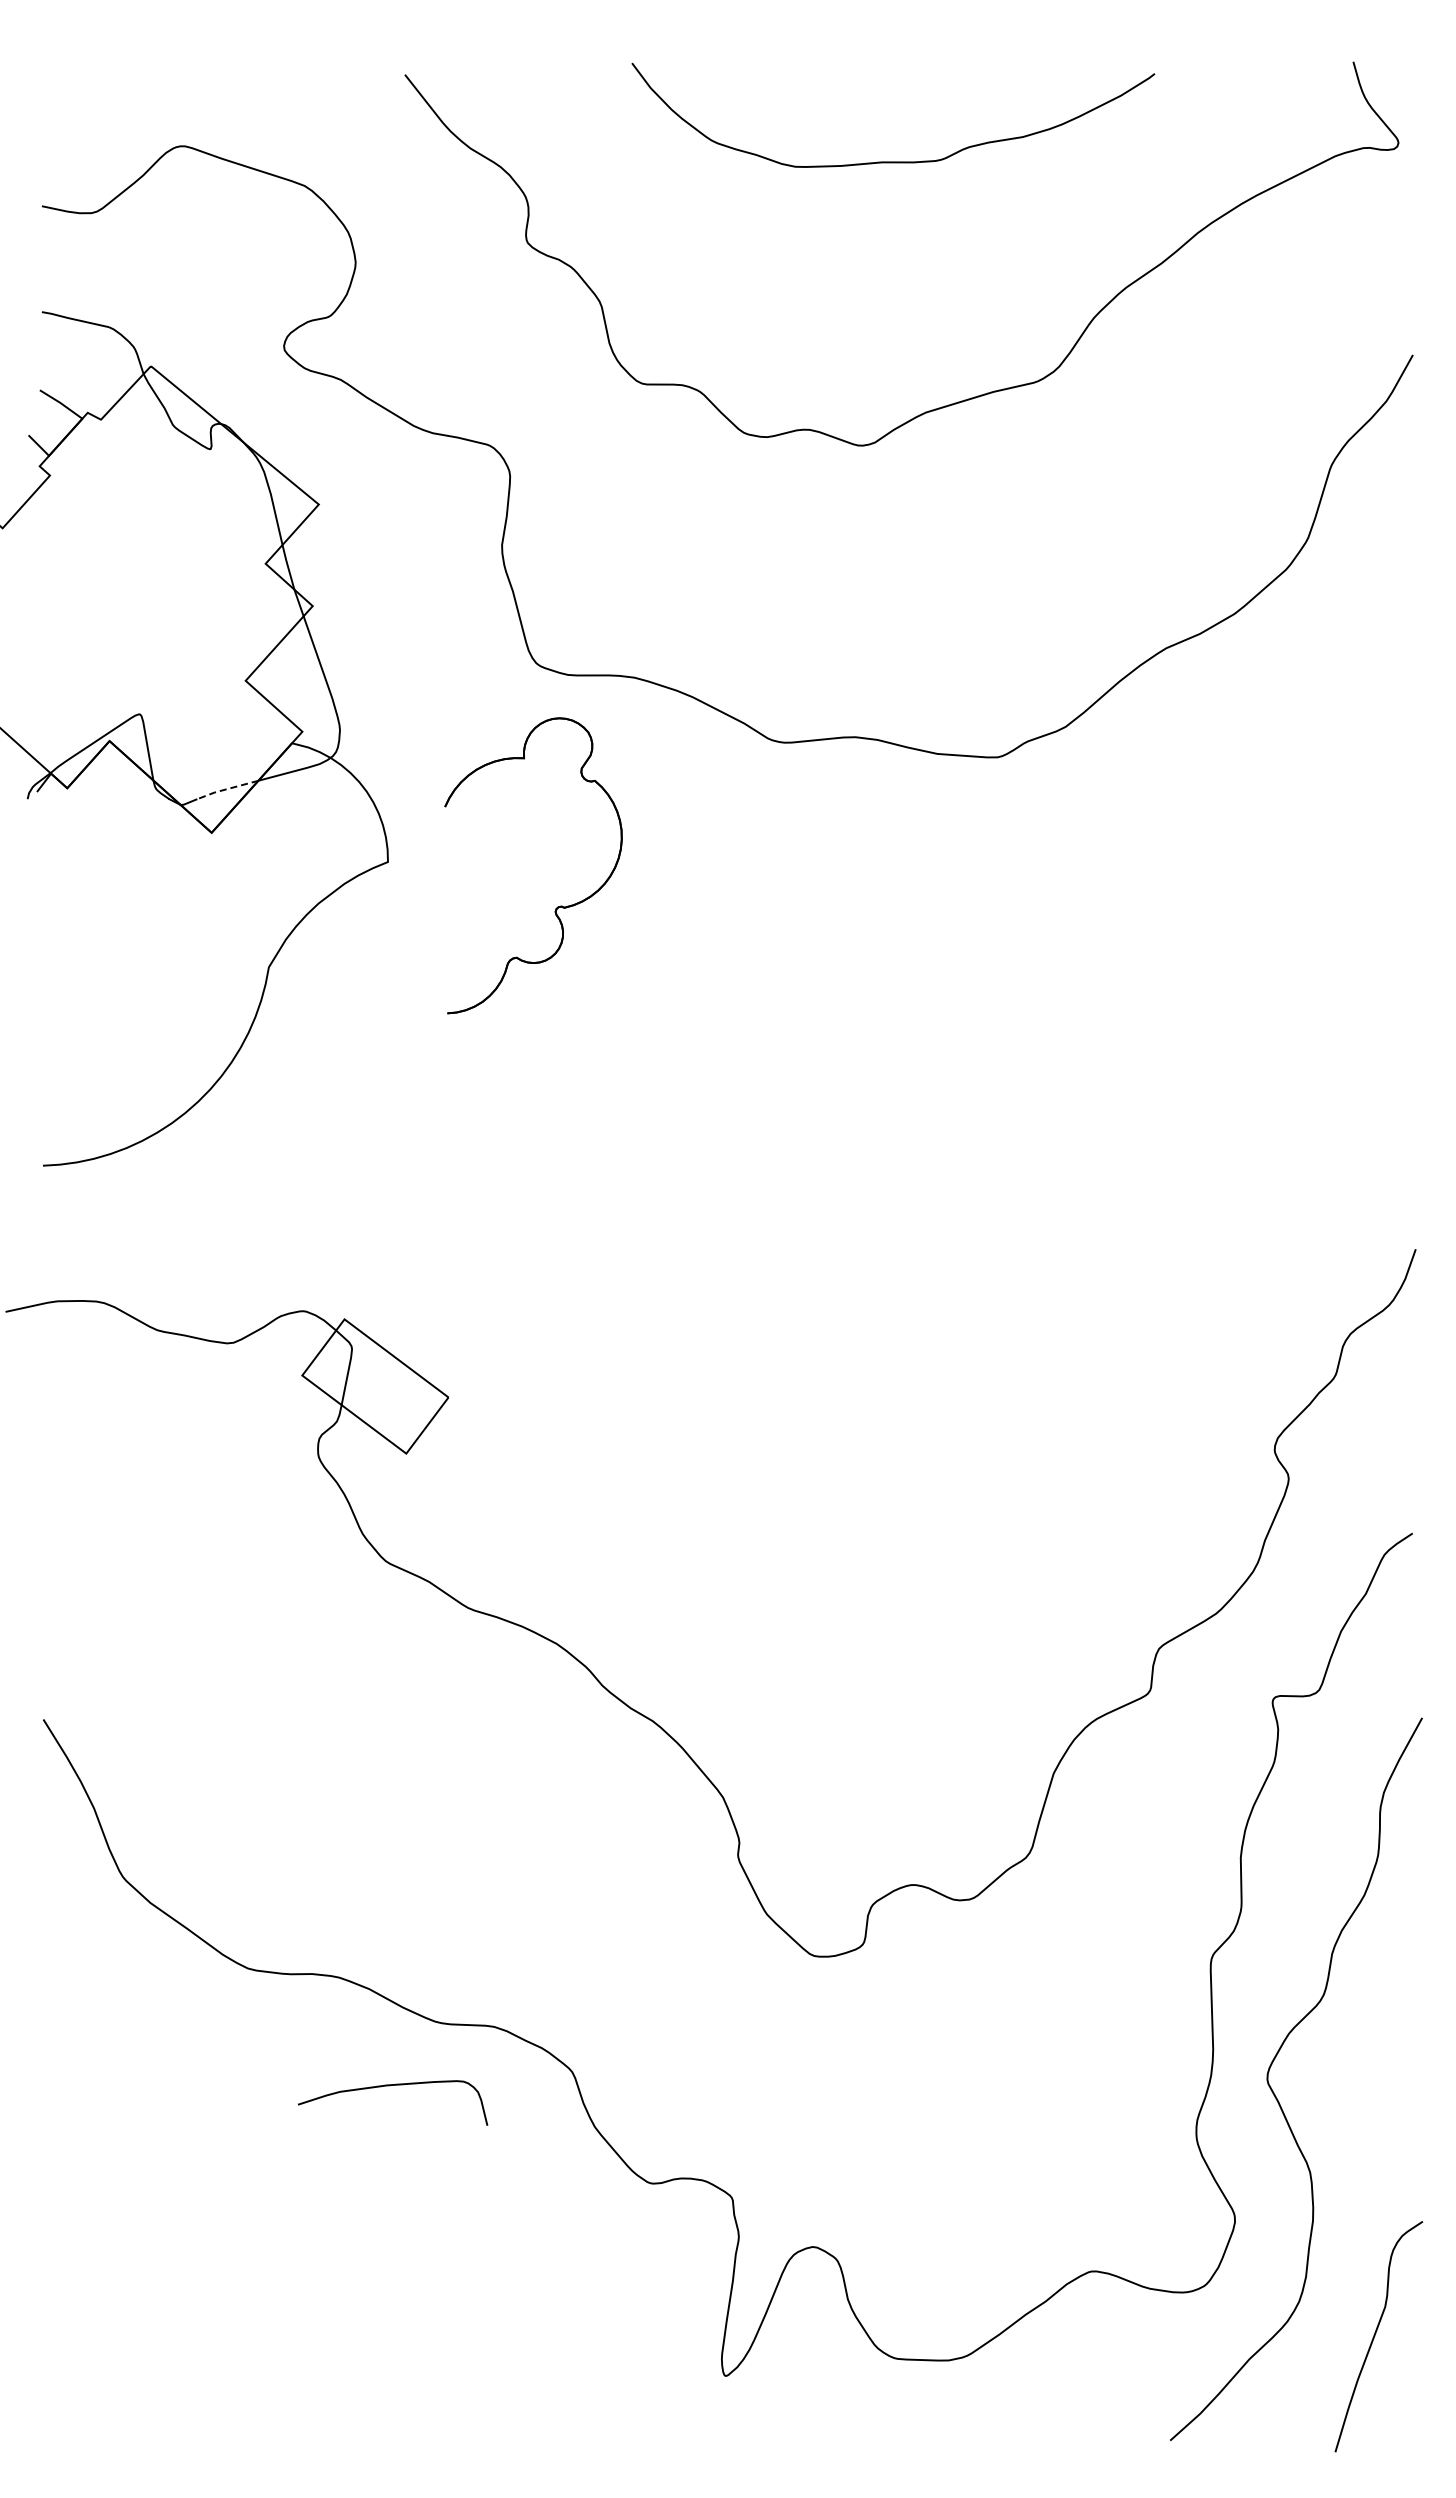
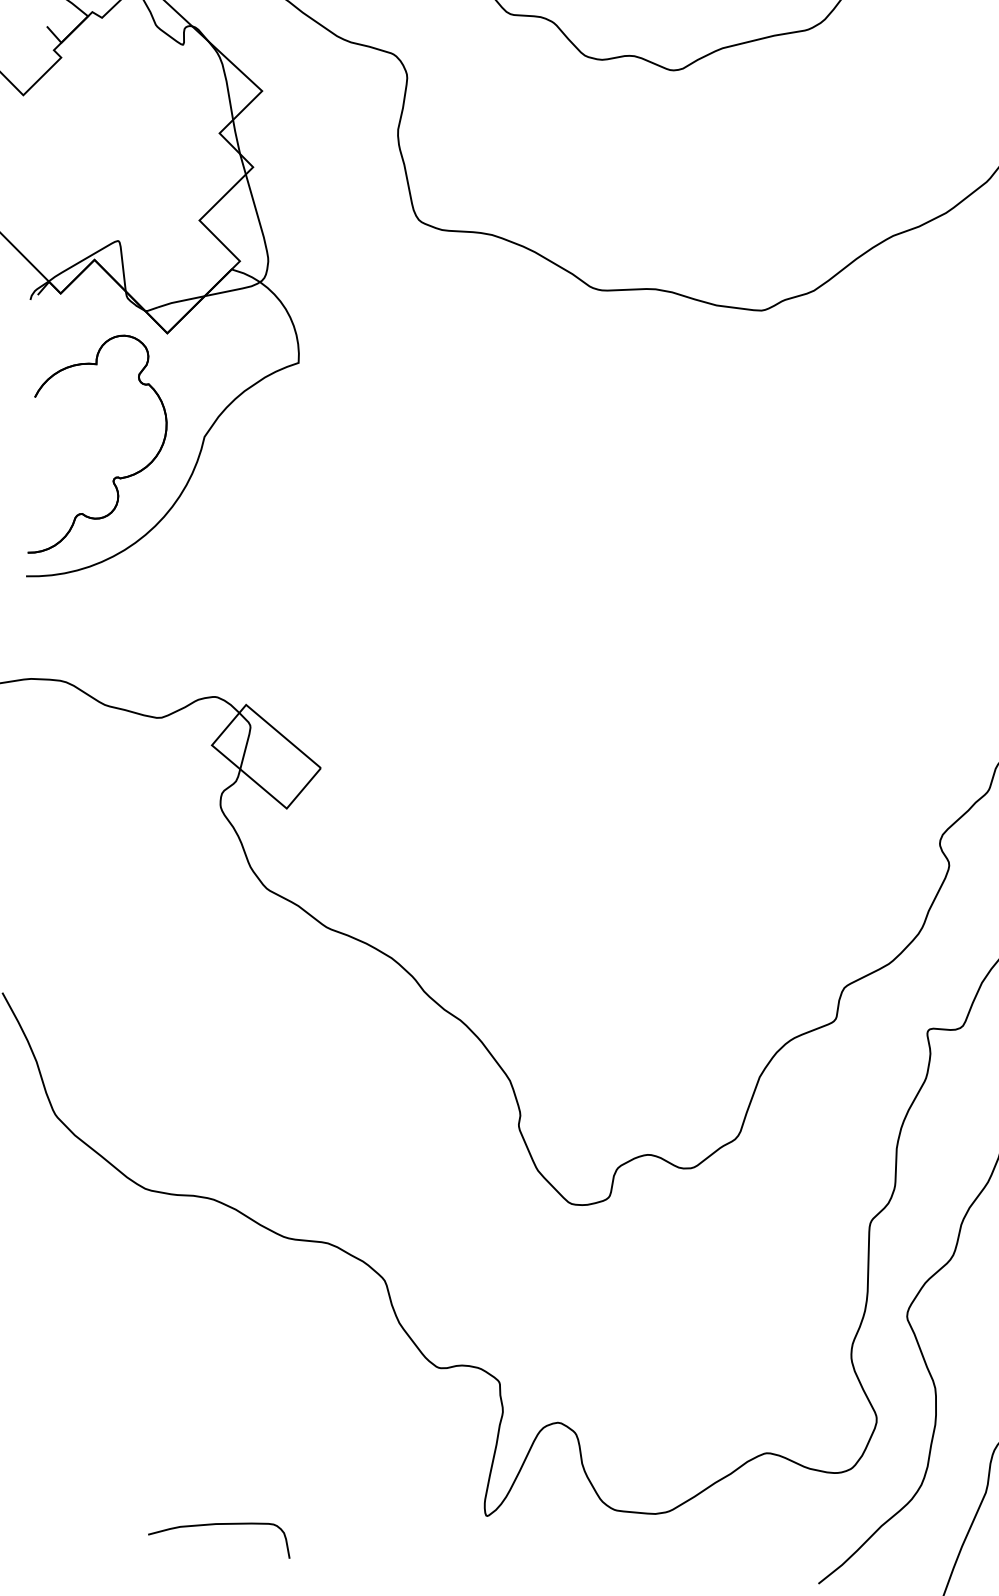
line: (227, 789) -> (181, 301), dashed -> solid
part: (557, 906) -> (115, 477), moved
curve: (390, 2086) -> (218, 1525), moved

